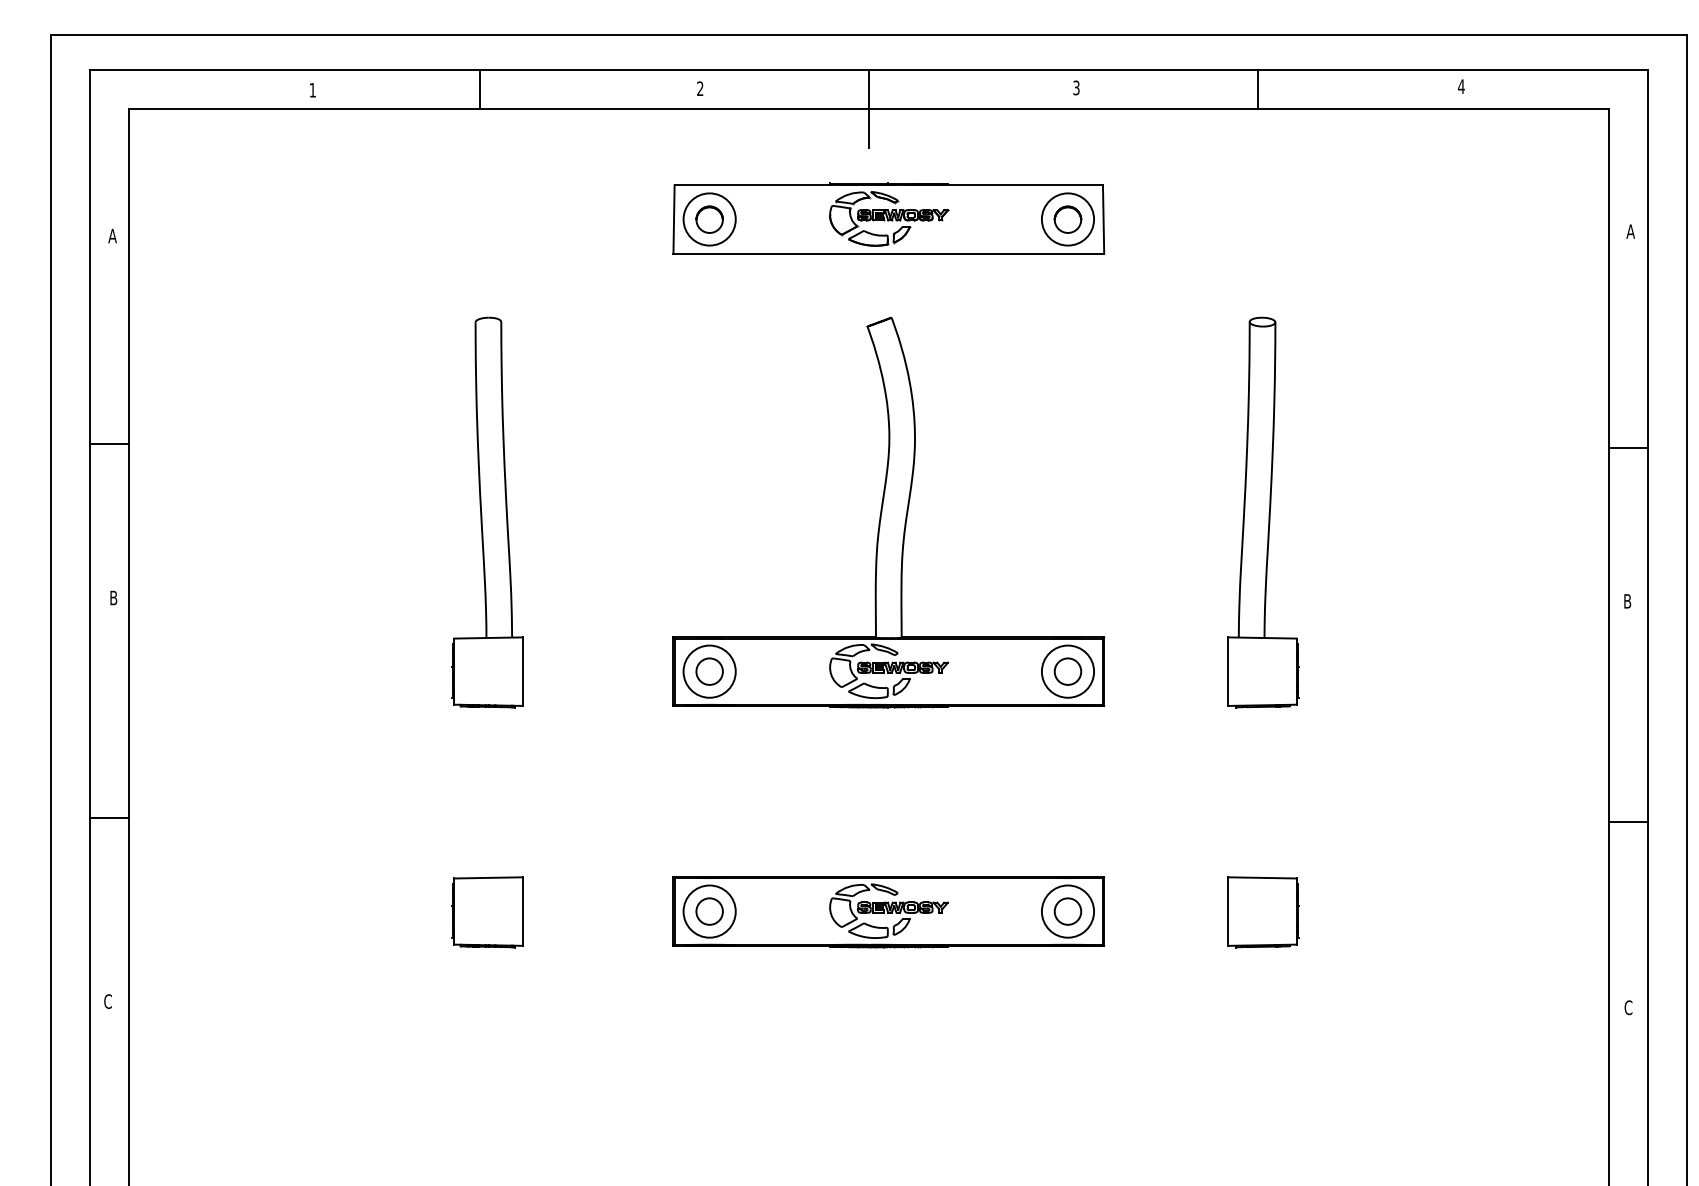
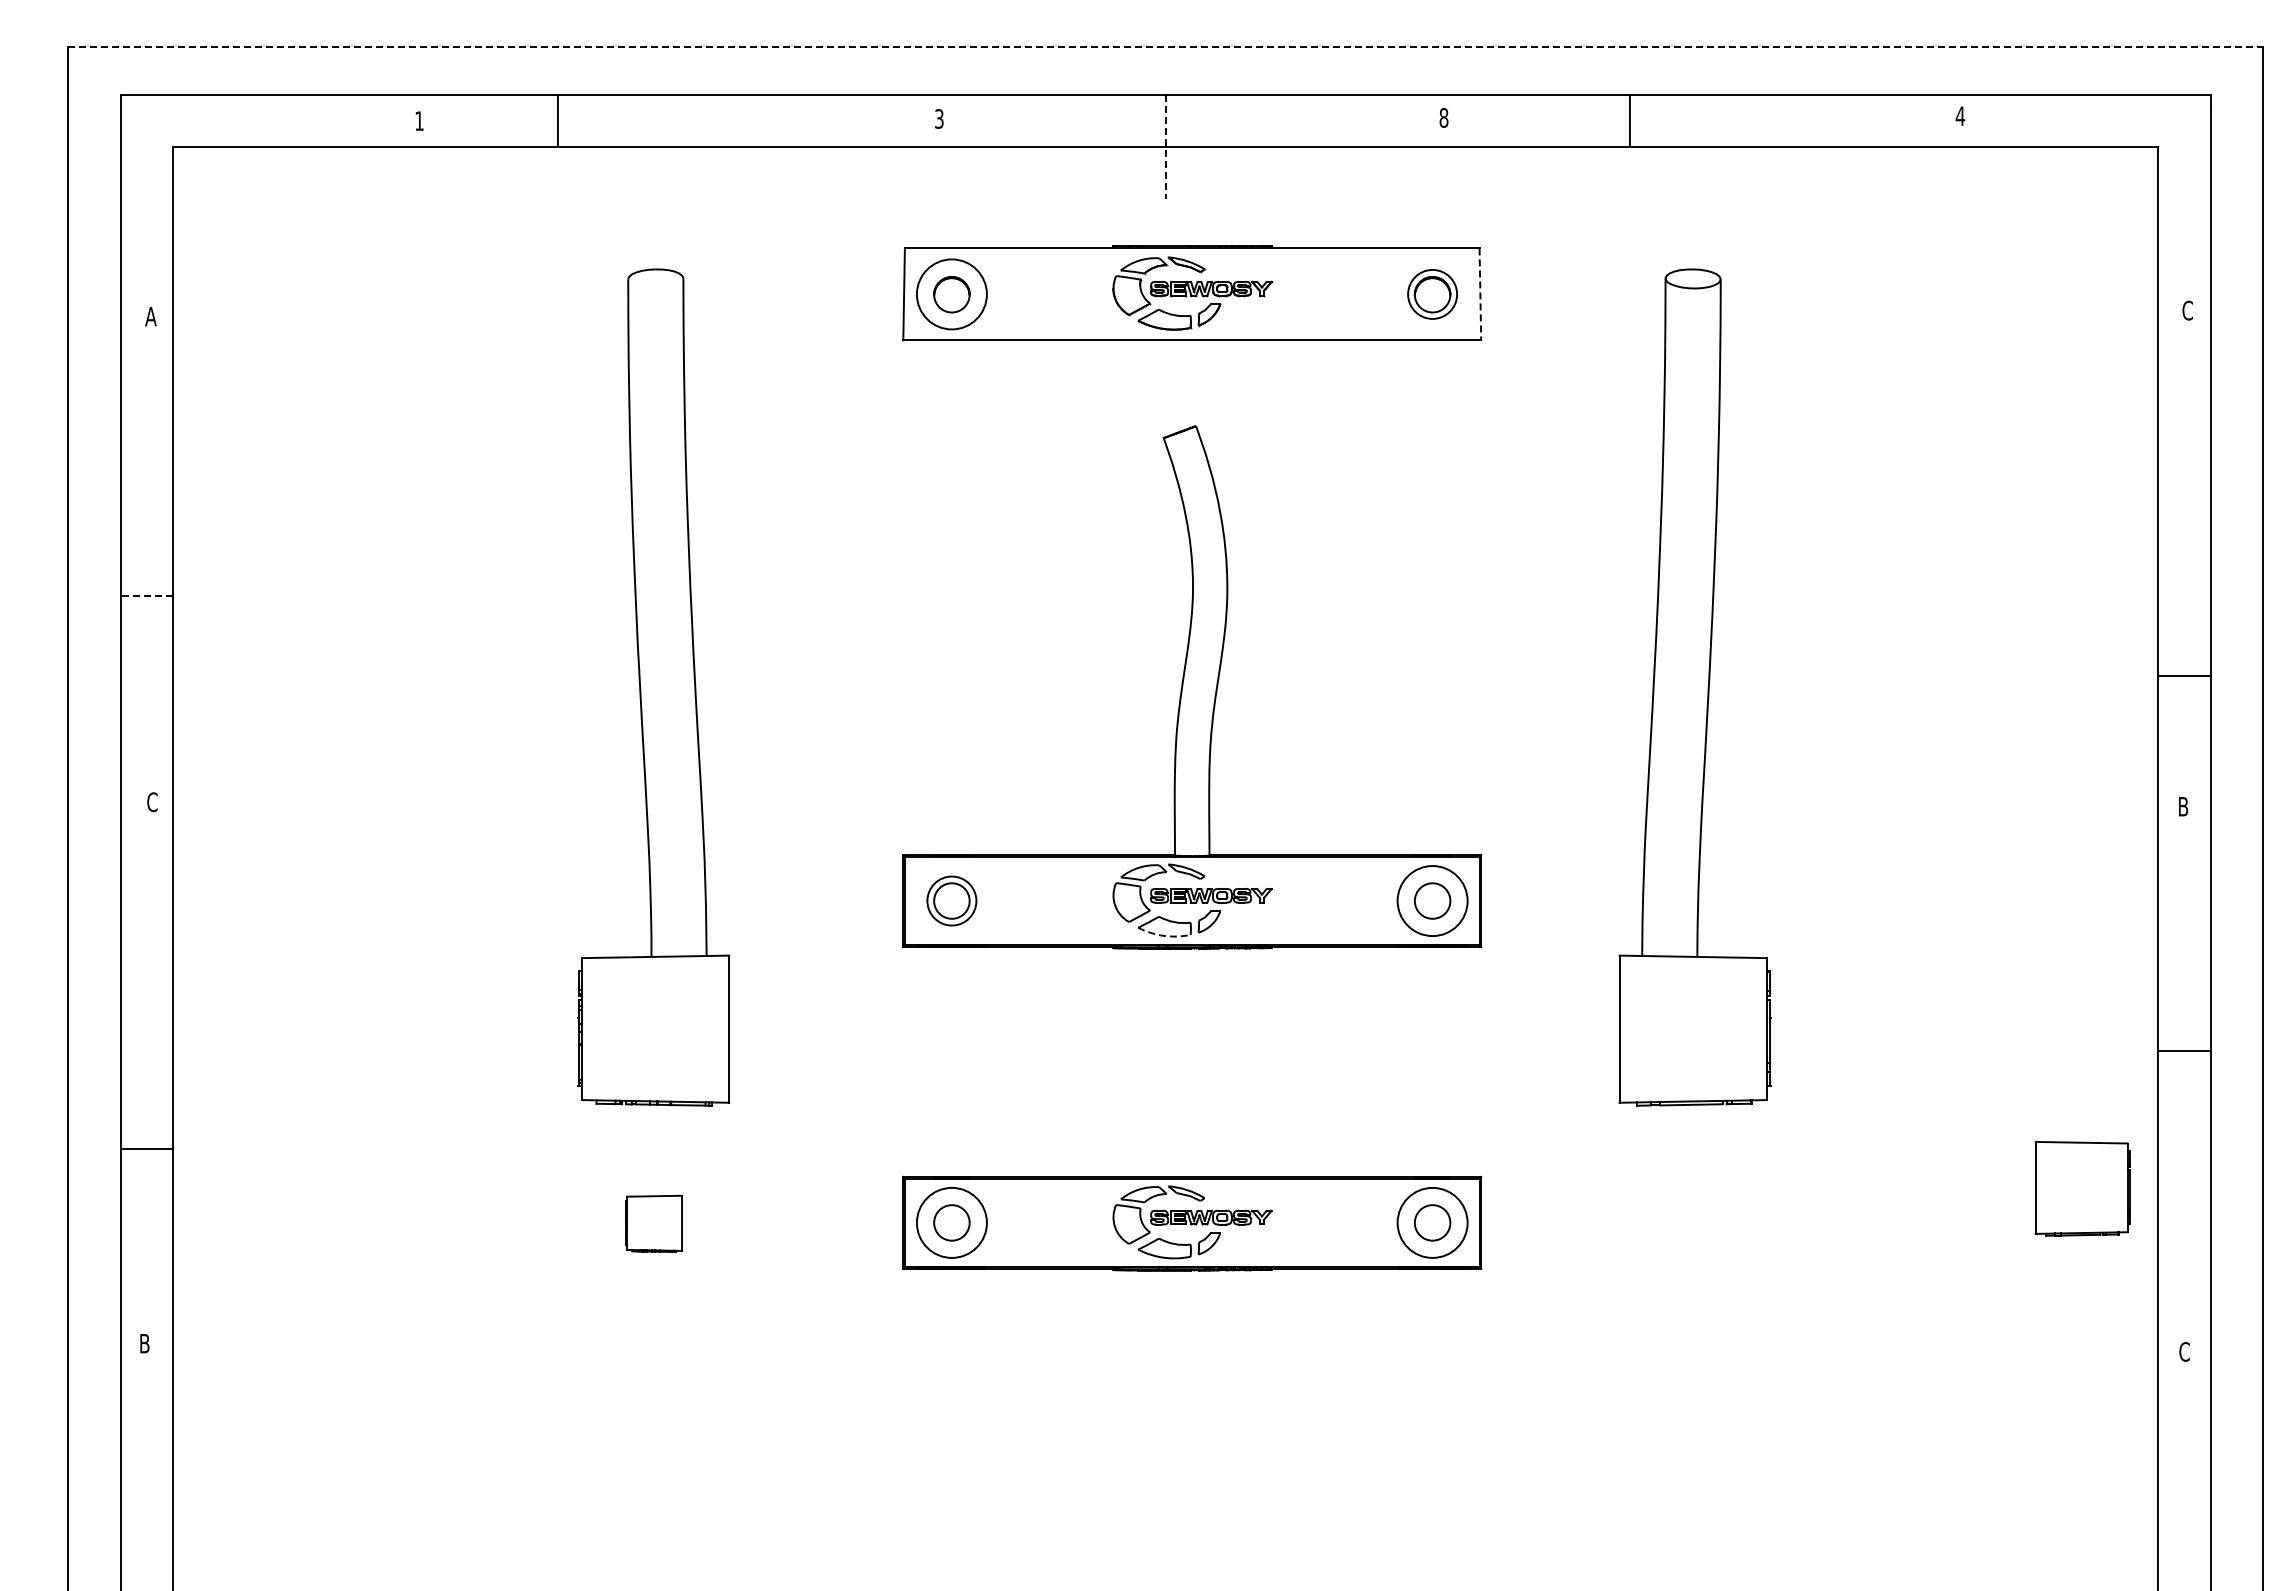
line: (869, 35) -> (1166, 47), solid -> dashed
text: (1076, 87) -> (1443, 117), 3 -> 8
text: (700, 88) -> (939, 118), 2 -> 3
line: (479, 89) -> (558, 120), moved
line: (1258, 89) -> (1630, 120), moved
line: (868, 109) -> (1165, 147), solid -> dashed
circle: (1067, 219) -> (1432, 294), size x0.7
line: (1103, 219) -> (1480, 294), solid -> dashed
text: (1630, 231) -> (2187, 310), A -> C
line: (109, 444) -> (146, 596), solid -> dashed
line: (1628, 448) -> (2184, 676), moved
part: (487, 512) -> (653, 687), size x1.6
part: (1263, 512) -> (1694, 687), size x1.6
text: (113, 598) -> (152, 802), B -> C
circle: (709, 672) -> (951, 901), size x0.7
arc: (867, 697) -> (1163, 935), solid -> dashed
line: (109, 818) -> (146, 1148), moved
line: (1628, 821) -> (2184, 1050), moved
part: (487, 912) -> (653, 1223), size x0.6
part: (1263, 912) -> (2082, 1188), moved
text: (107, 1001) -> (144, 1343), C -> B

